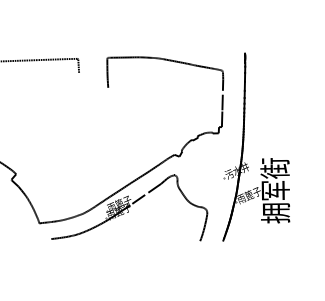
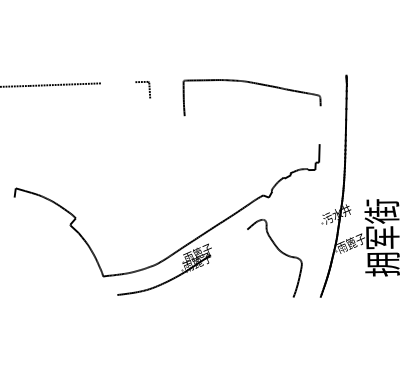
line: (51, 59) -> (117, 82), removed
line: (222, 94) -> (319, 124), removed
line: (145, 194) -> (228, 242), removed

